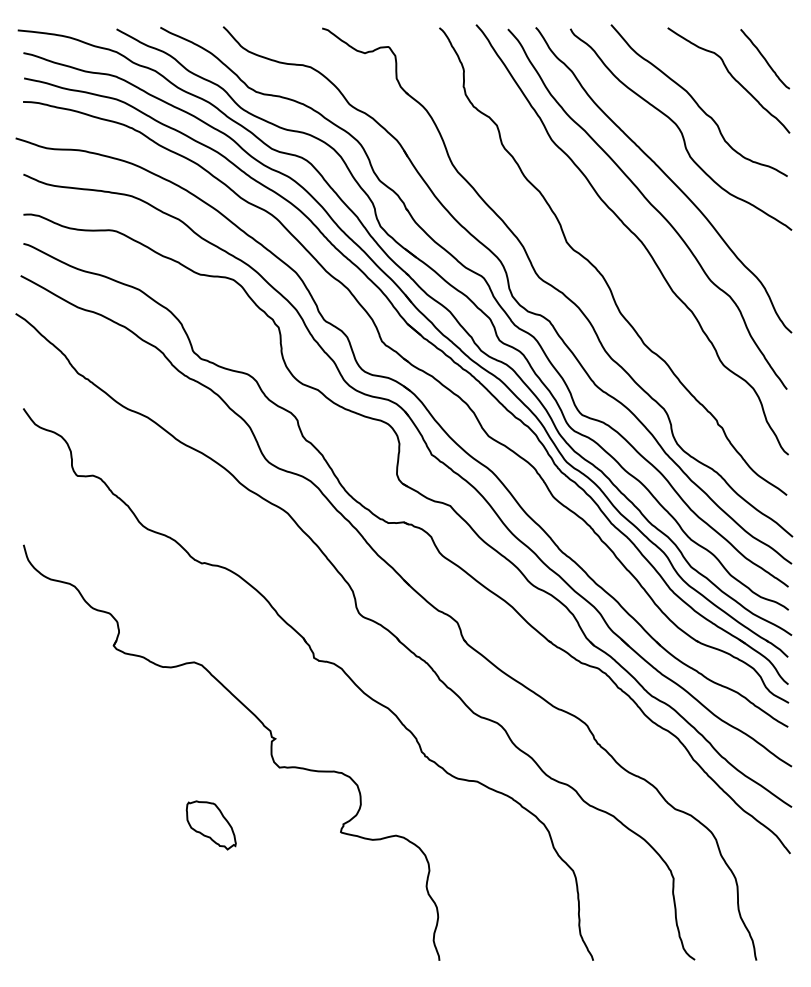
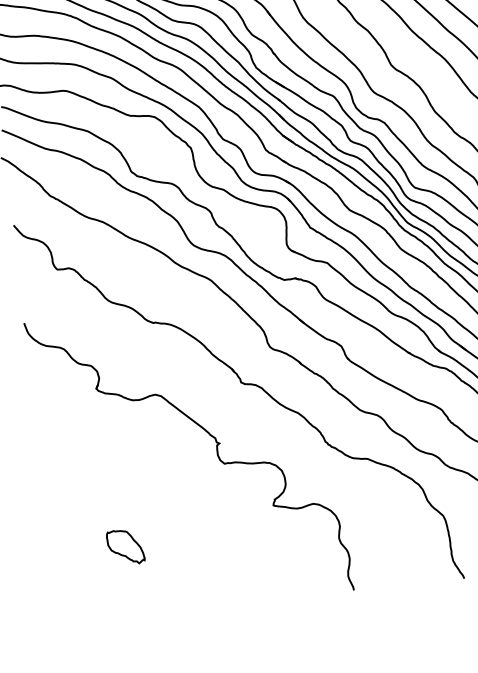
part: (210, 825) -> (125, 547), moved

